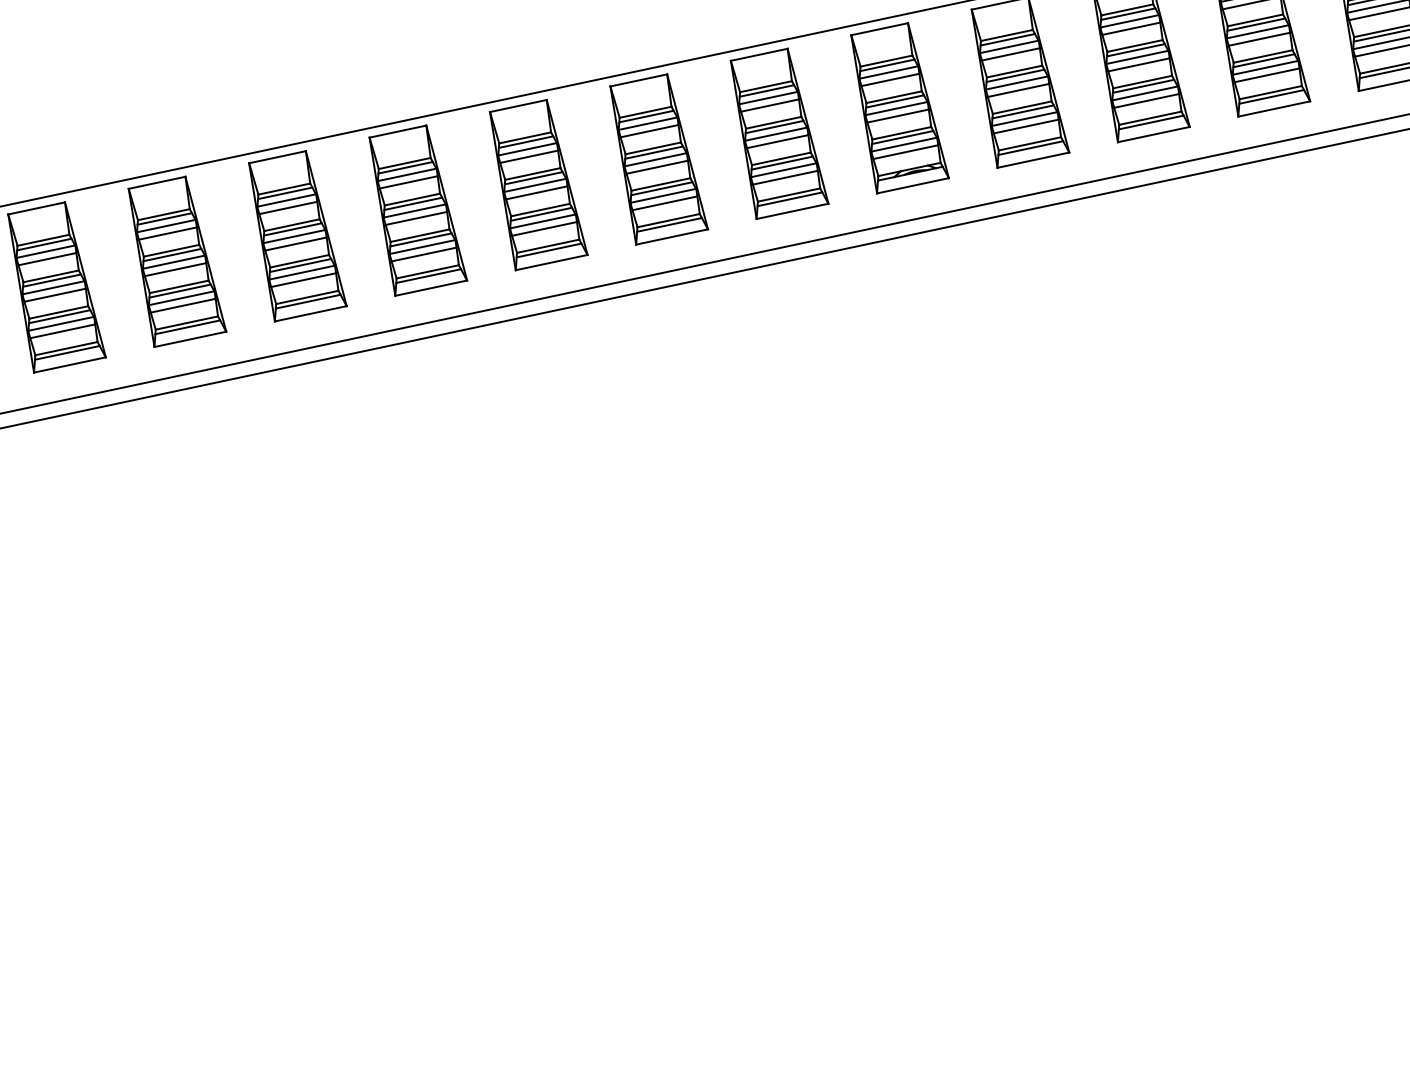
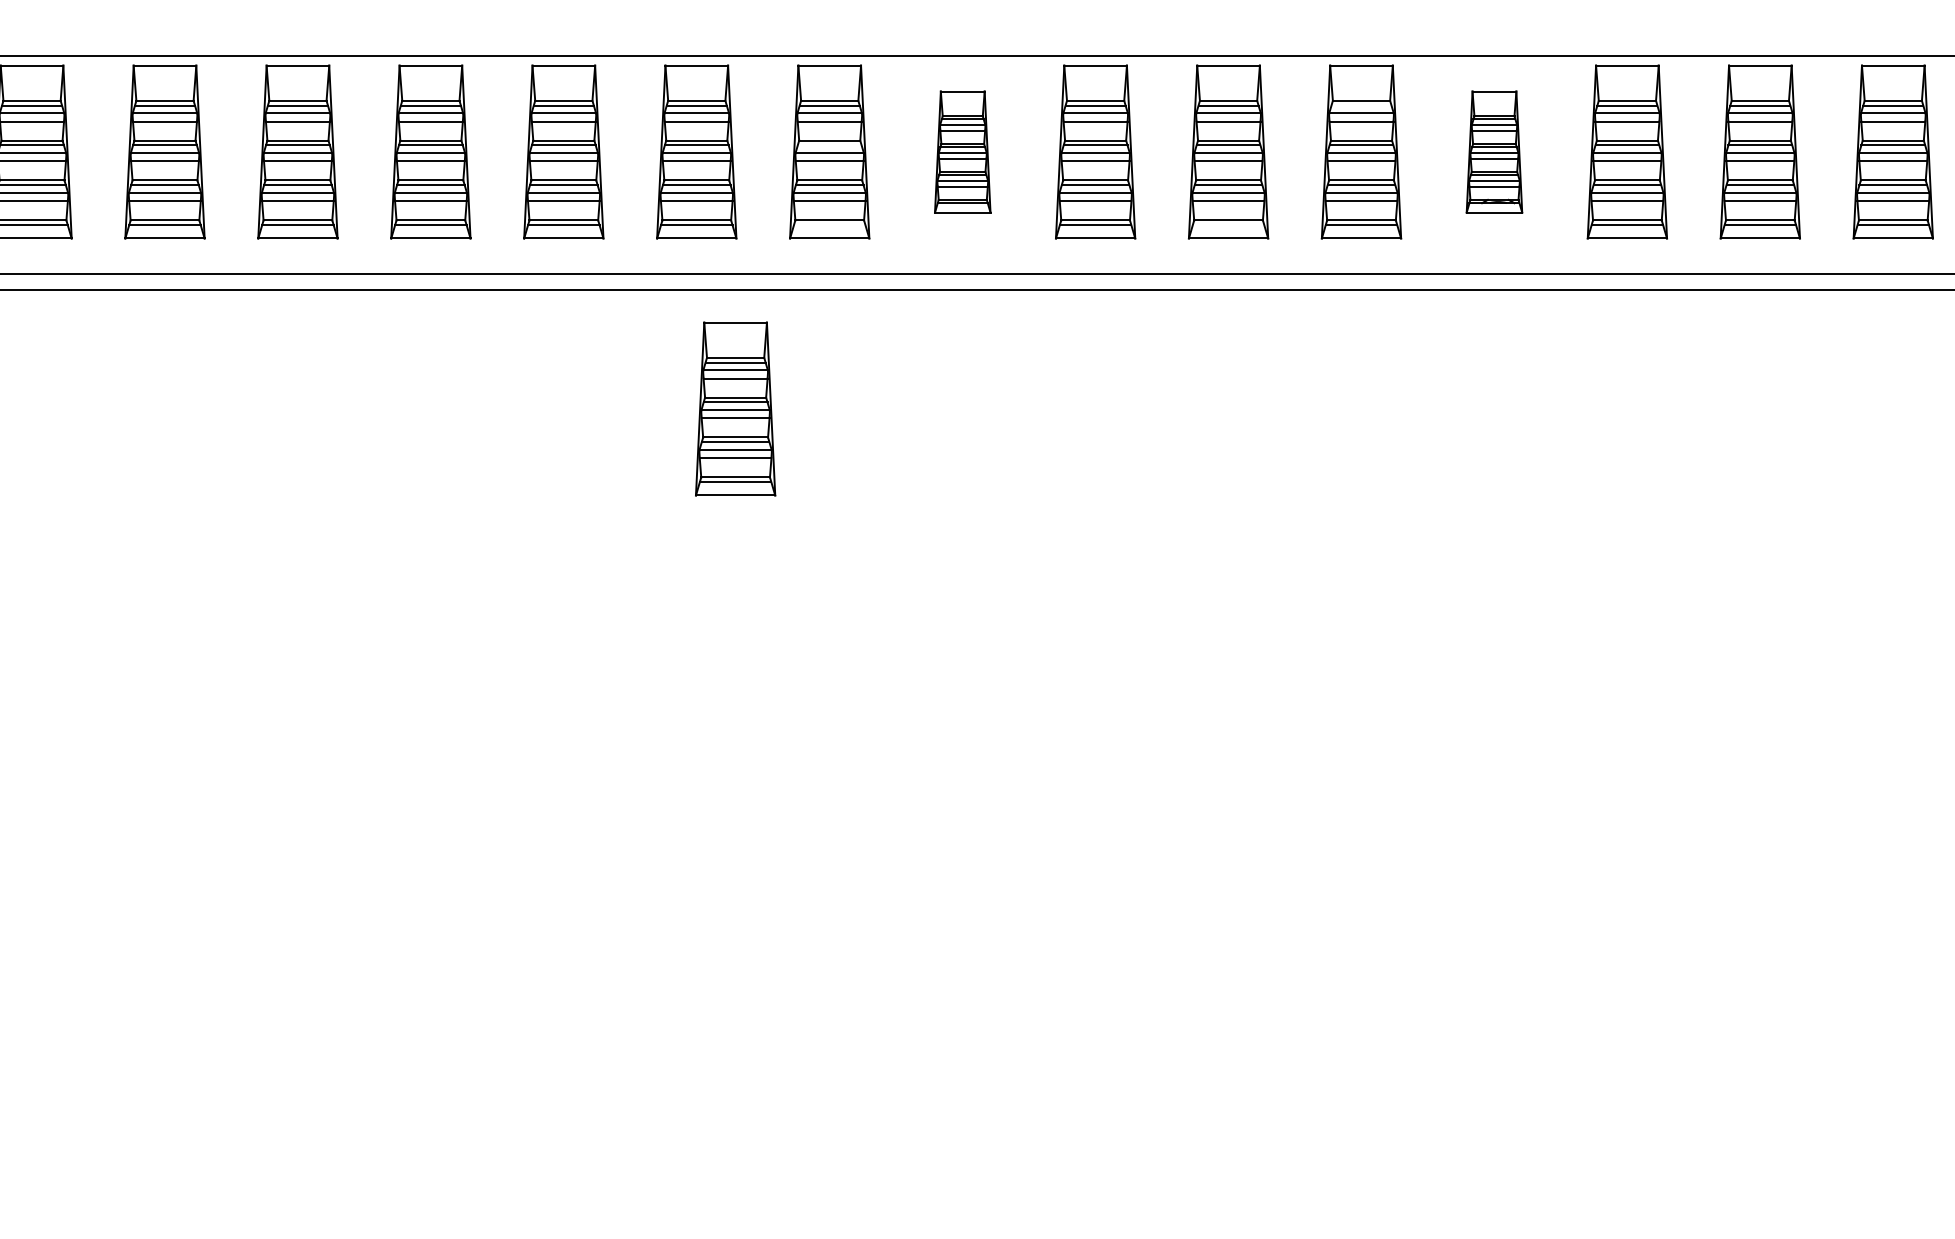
line: (766, 90) -> (1361, 105), removed
part: (896, 106) -> (1494, 151), size x0.7
part: (414, 209) -> (962, 151), size x0.7
line: (669, 225) -> (1228, 225), removed
line: (292, 229) -> (829, 145), removed
line: (308, 302) -> (829, 225), removed
part: (258, 485) -> (735, 408), added

